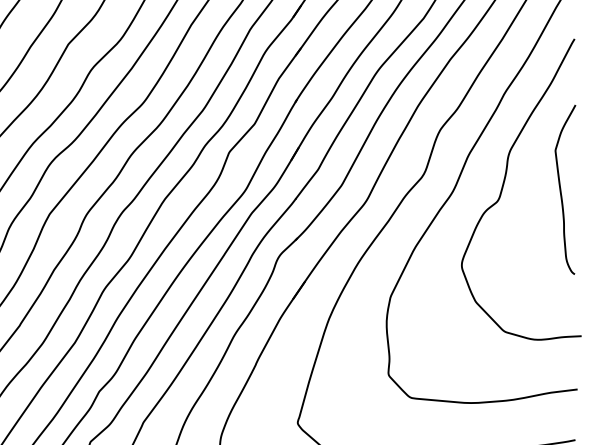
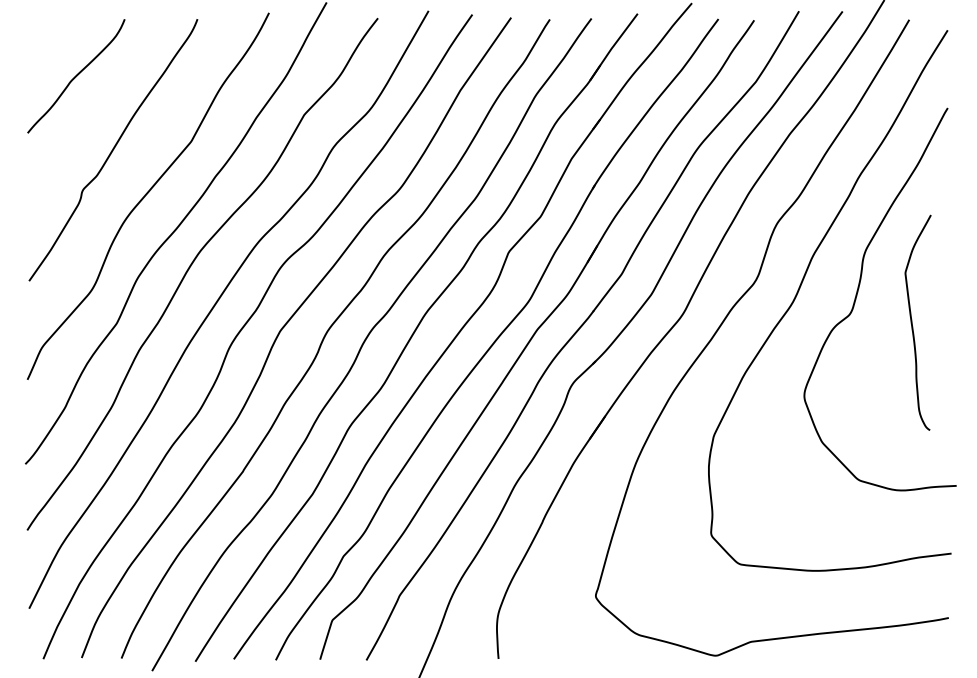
curve: (561, 189) -> (912, 322), moved

